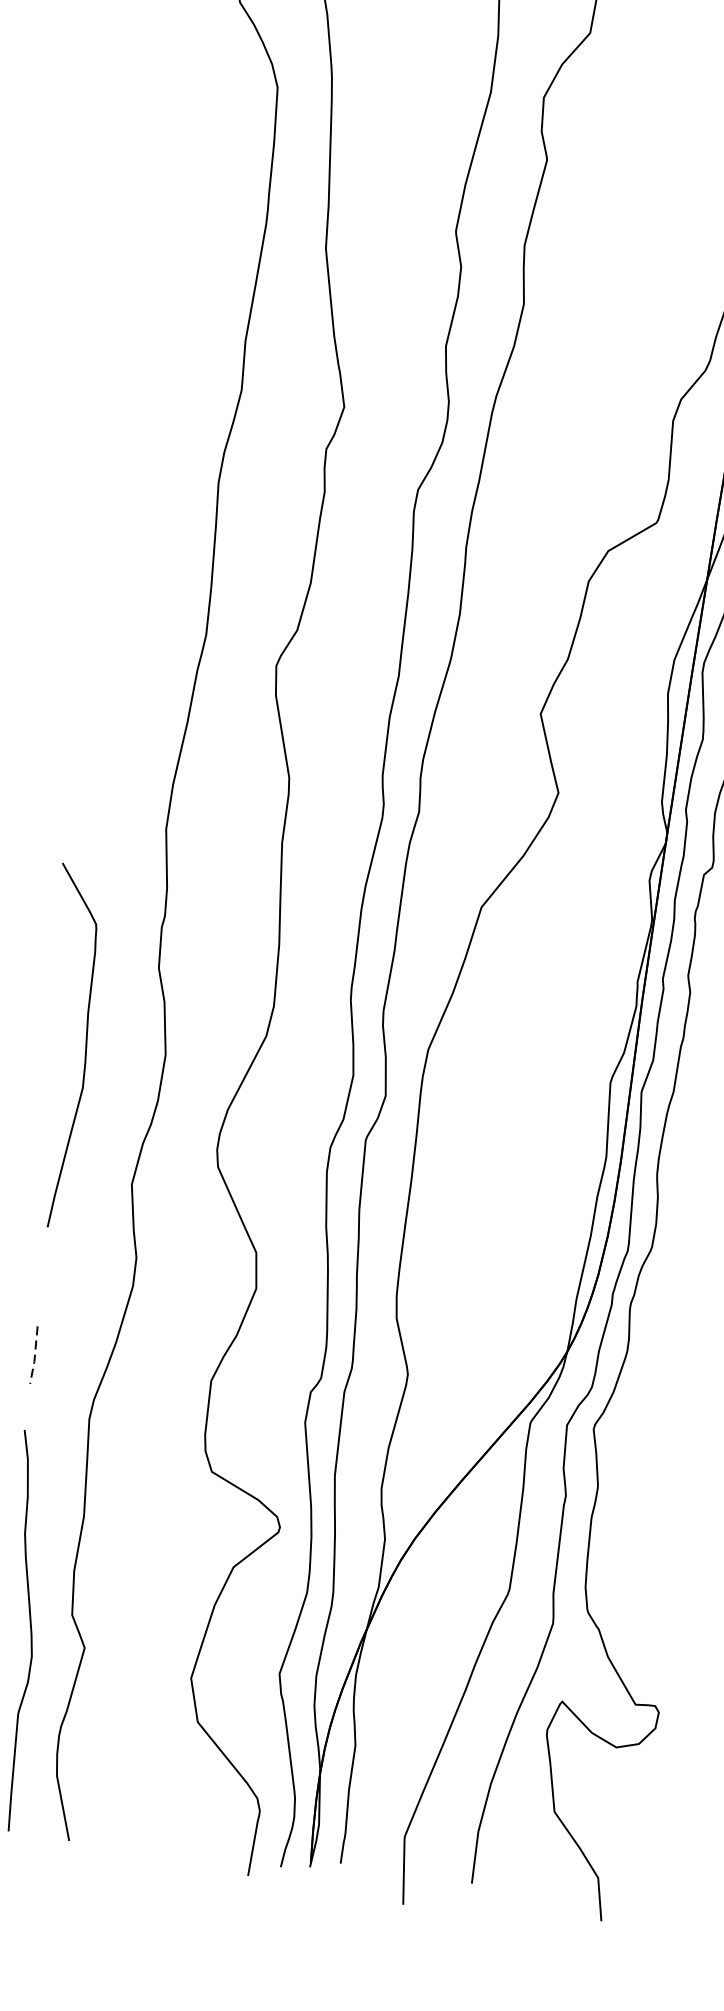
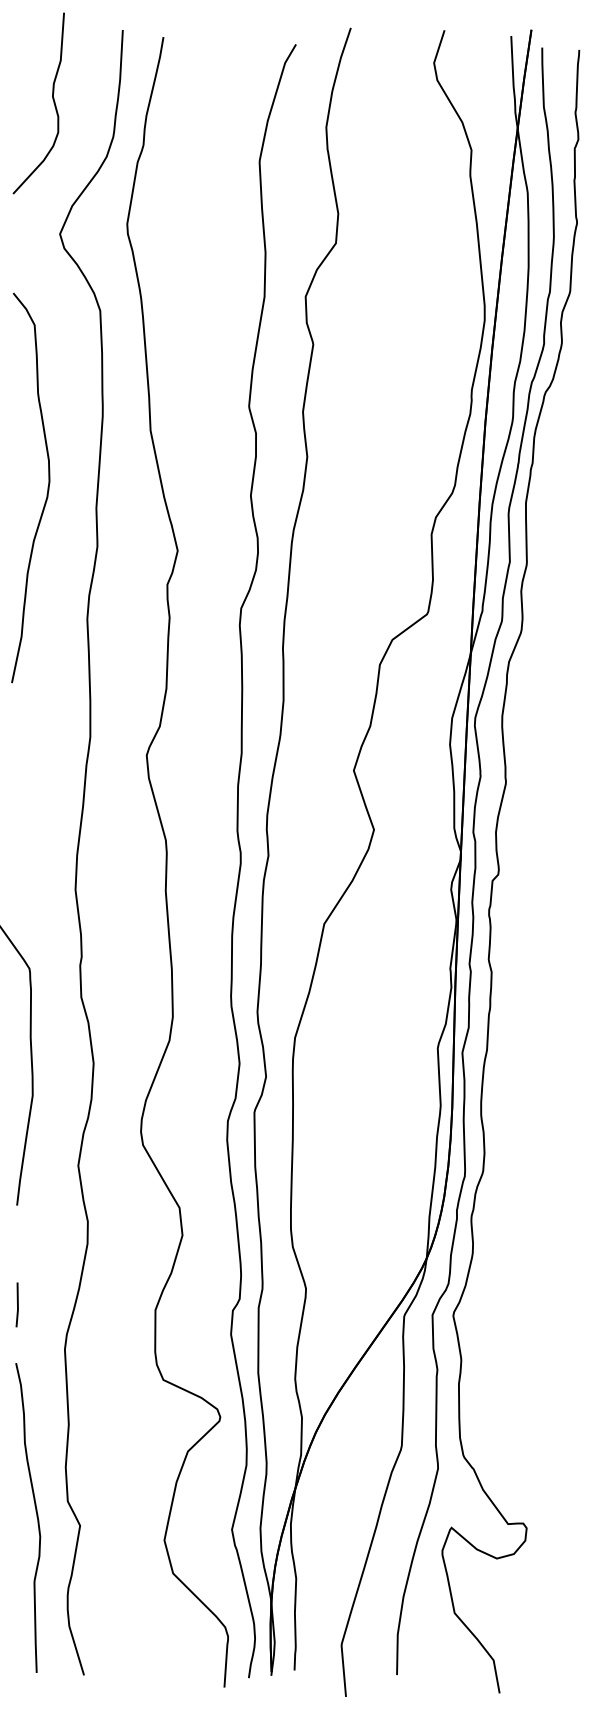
curve: (185, 307) -> (47, 487), added
line: (34, 1355) -> (17, 1305), dashed -> solid

